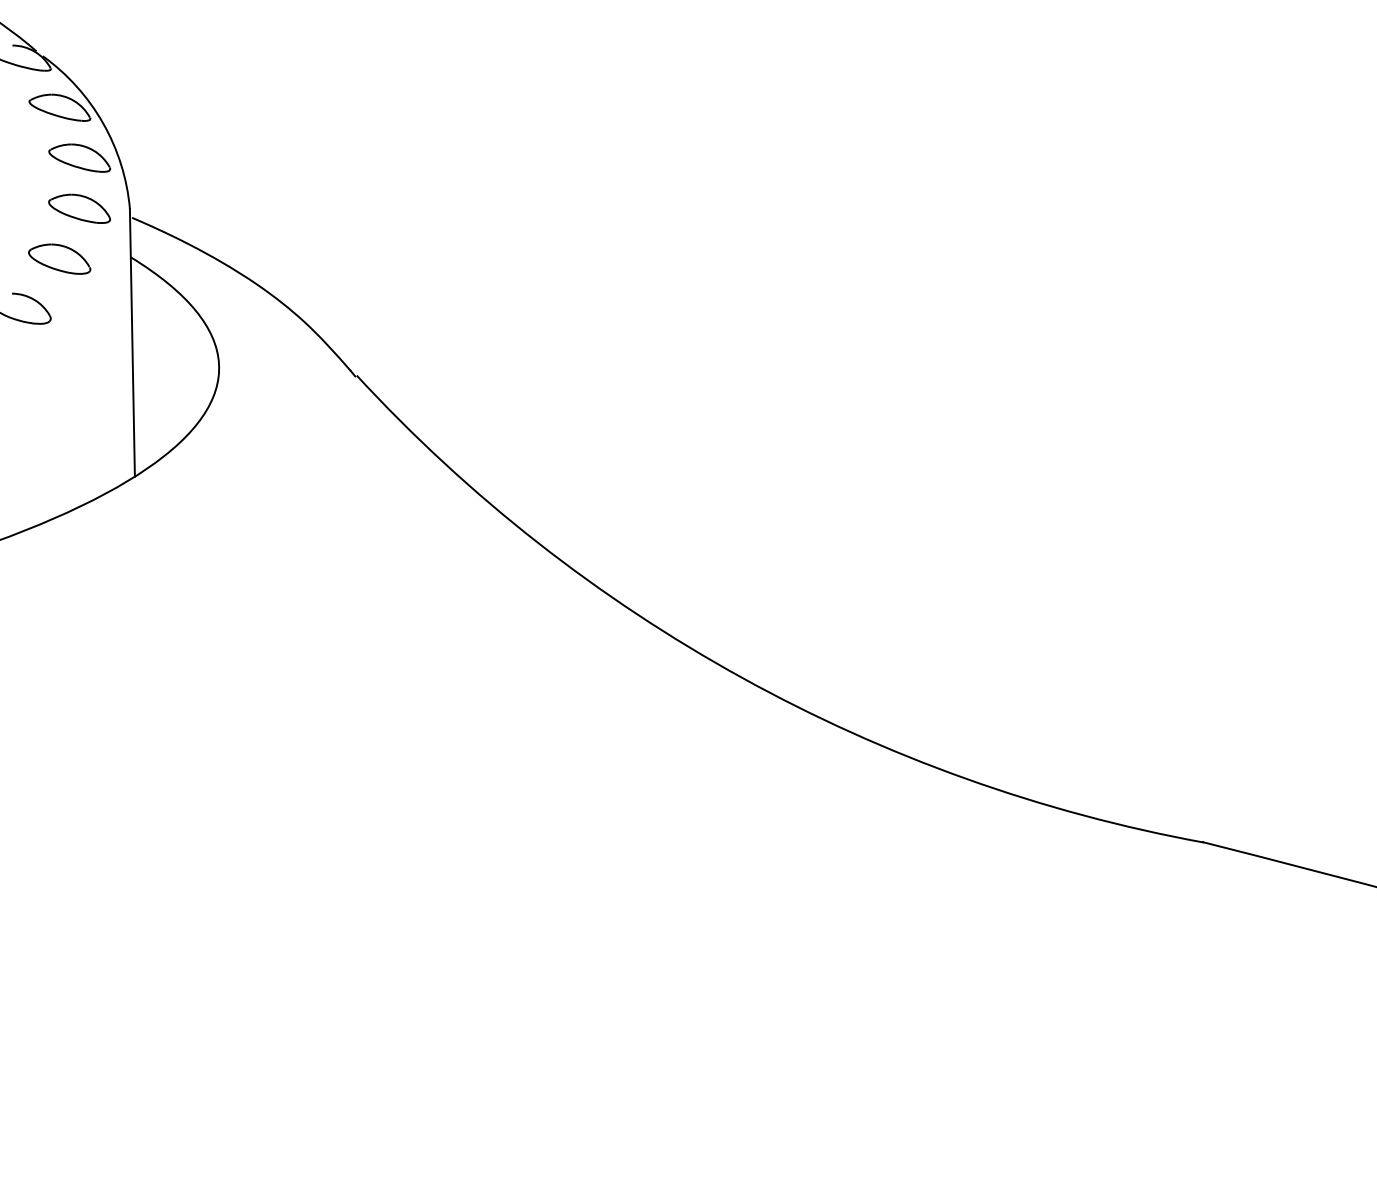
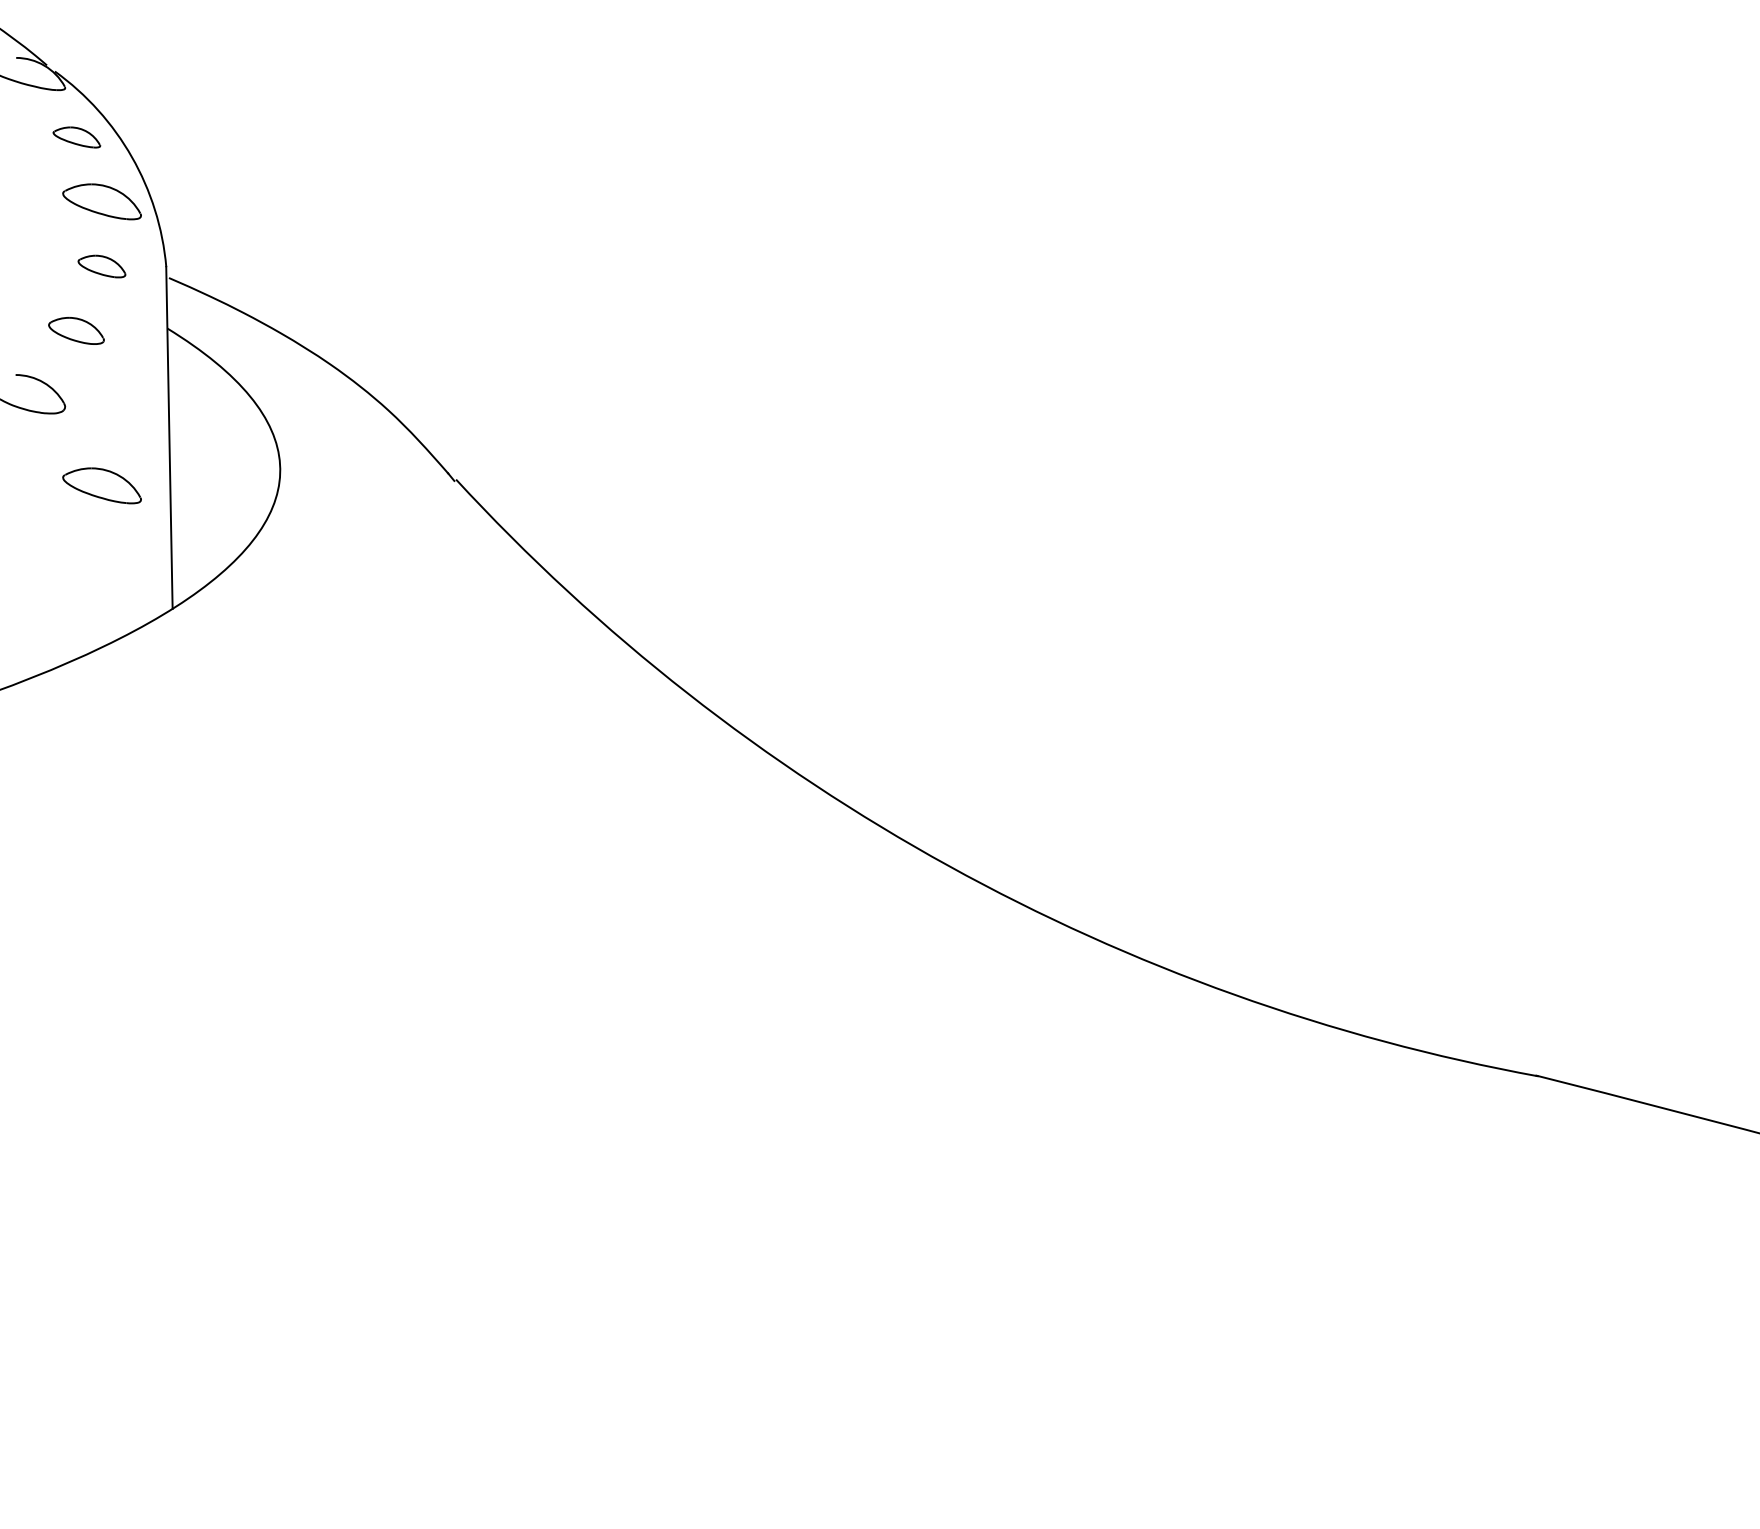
part: (59, 107) -> (76, 137), size x0.6
part: (79, 208) -> (101, 266), size x0.6
part: (59, 258) -> (76, 330), size x0.7
part: (79, 380) -> (101, 485), added

